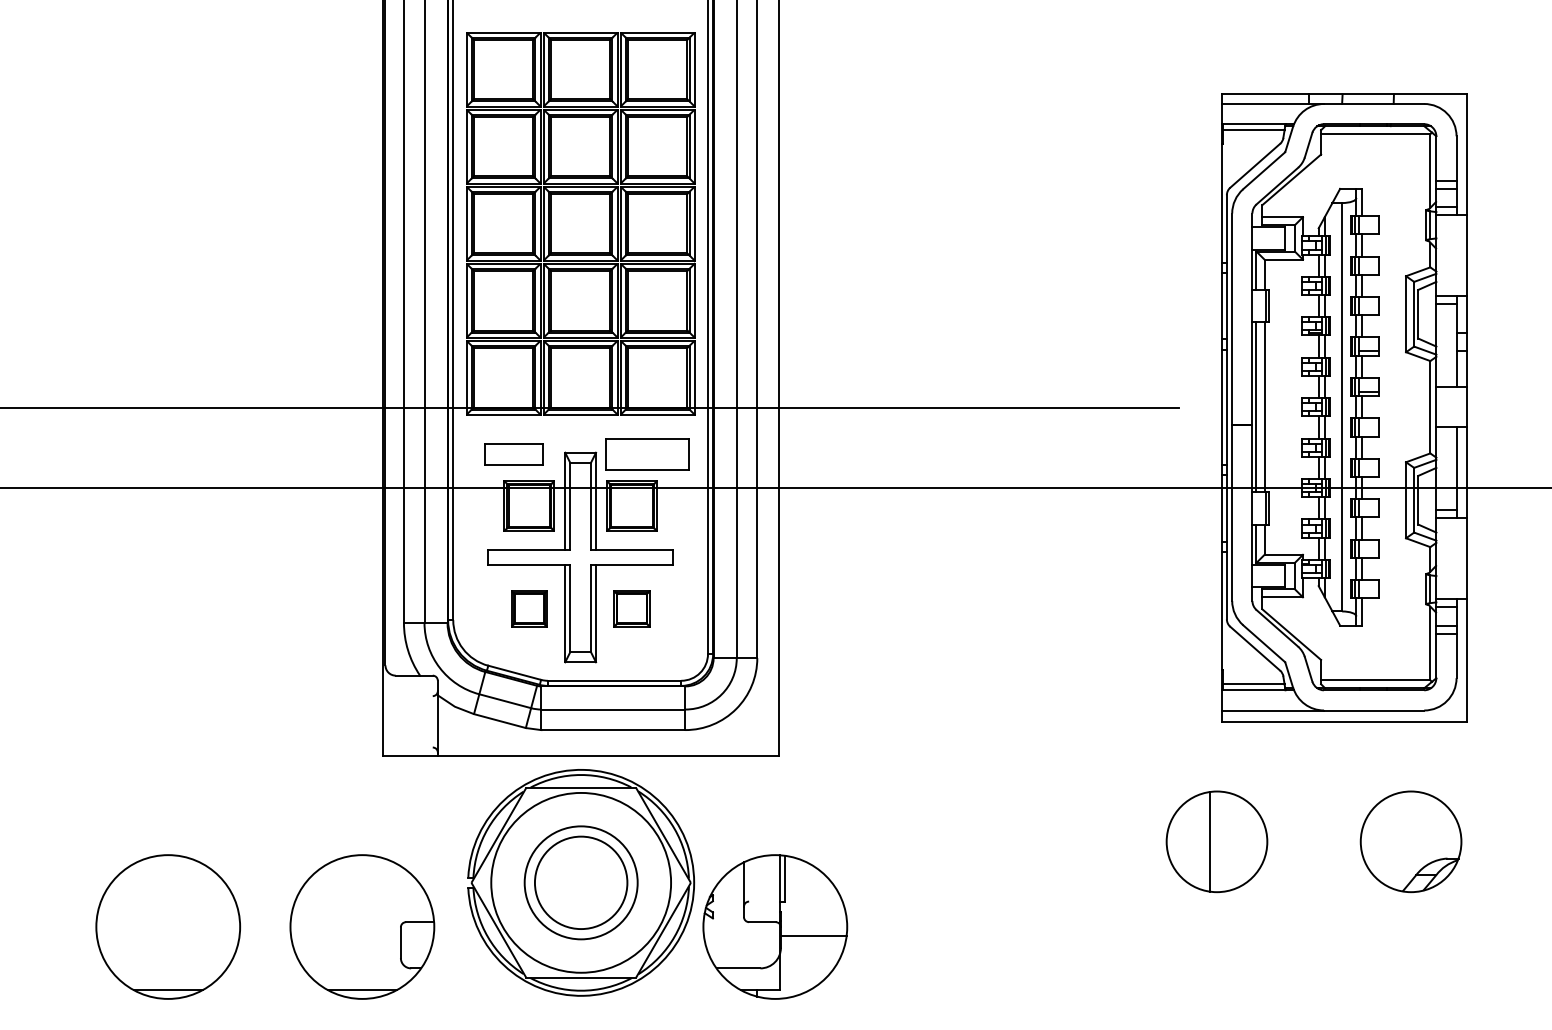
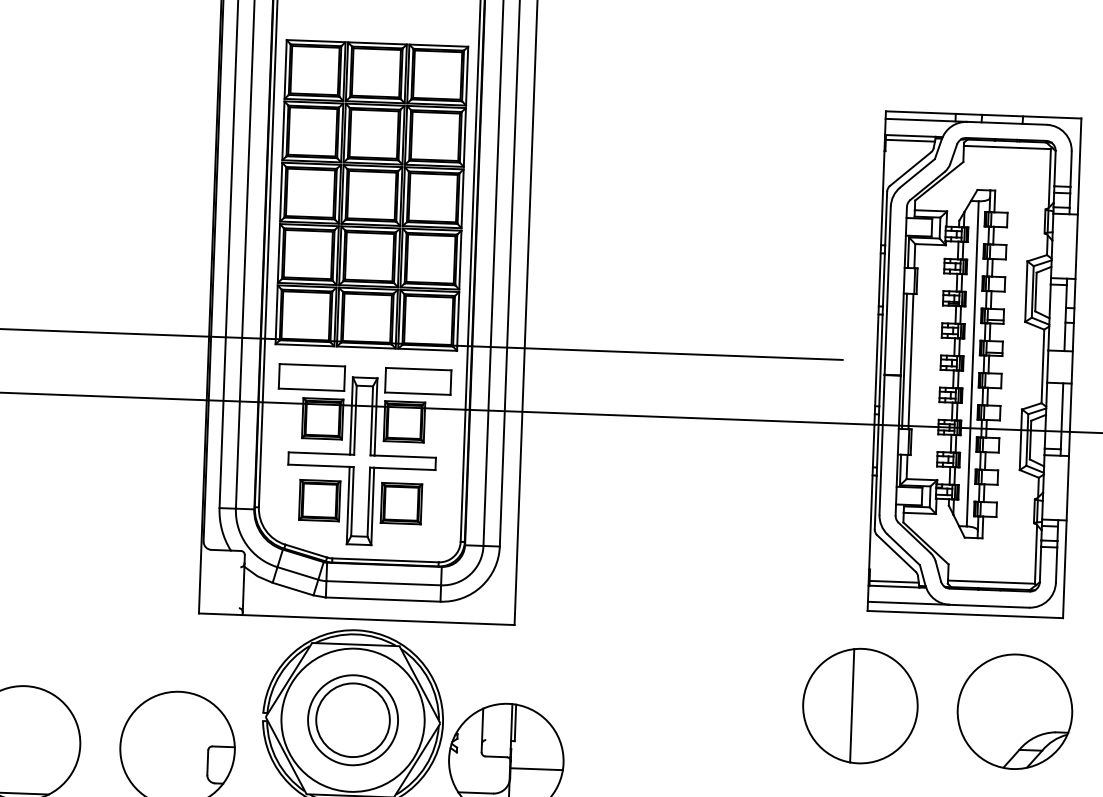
part: (513, 454) -> (311, 377), size x1.43
part: (528, 608) -> (319, 500), size x1.43
part: (631, 608) -> (401, 503), size x1.43
part: (1216, 841) -> (860, 705), size x1.43
part: (1410, 841) -> (1014, 711), size x1.43

